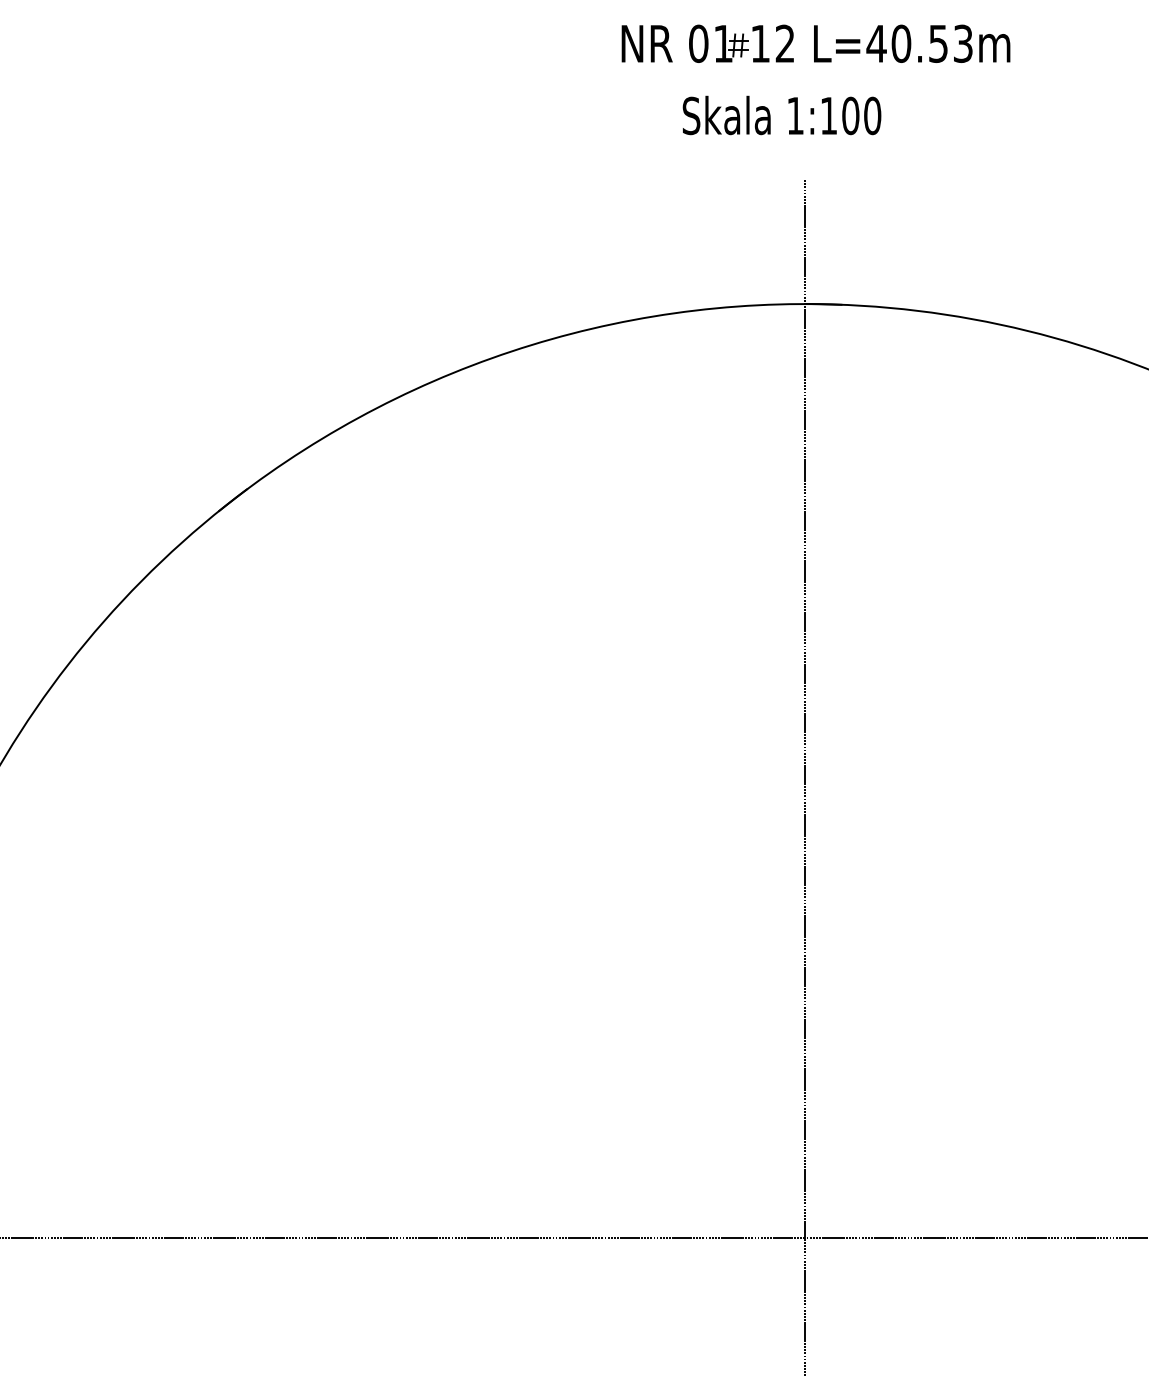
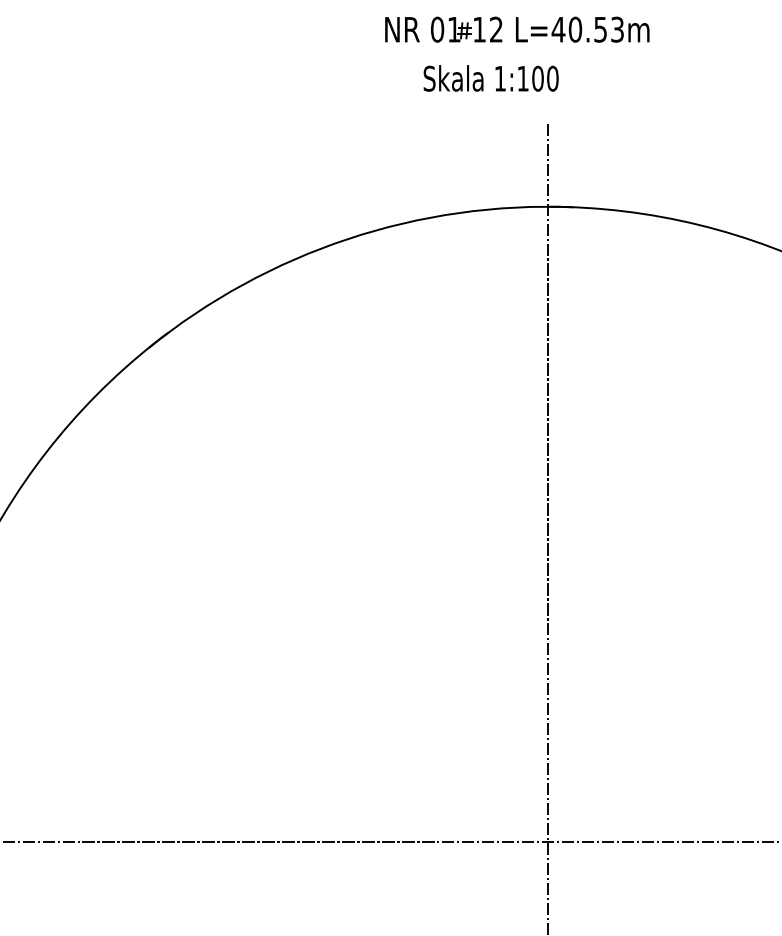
part: (816, 43) -> (517, 29), moved
text: (780, 115) -> (490, 78), moved

